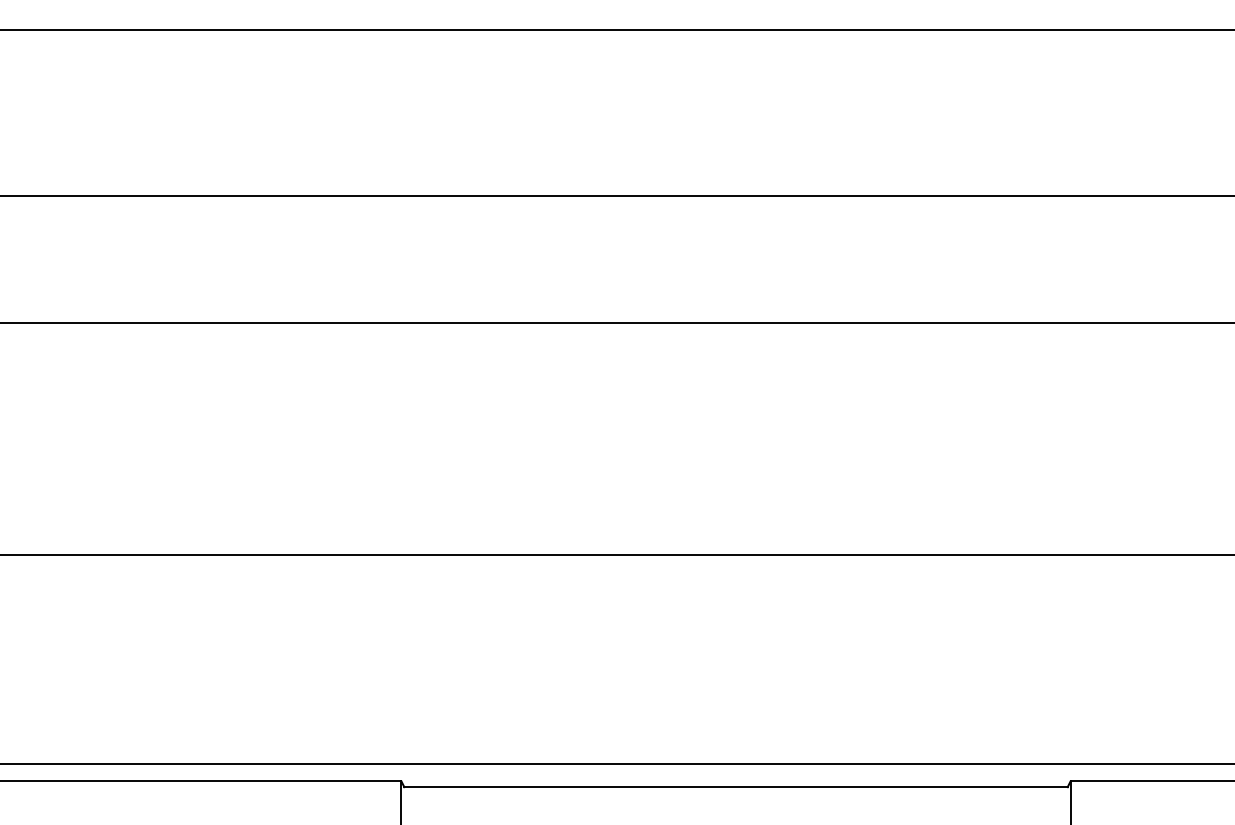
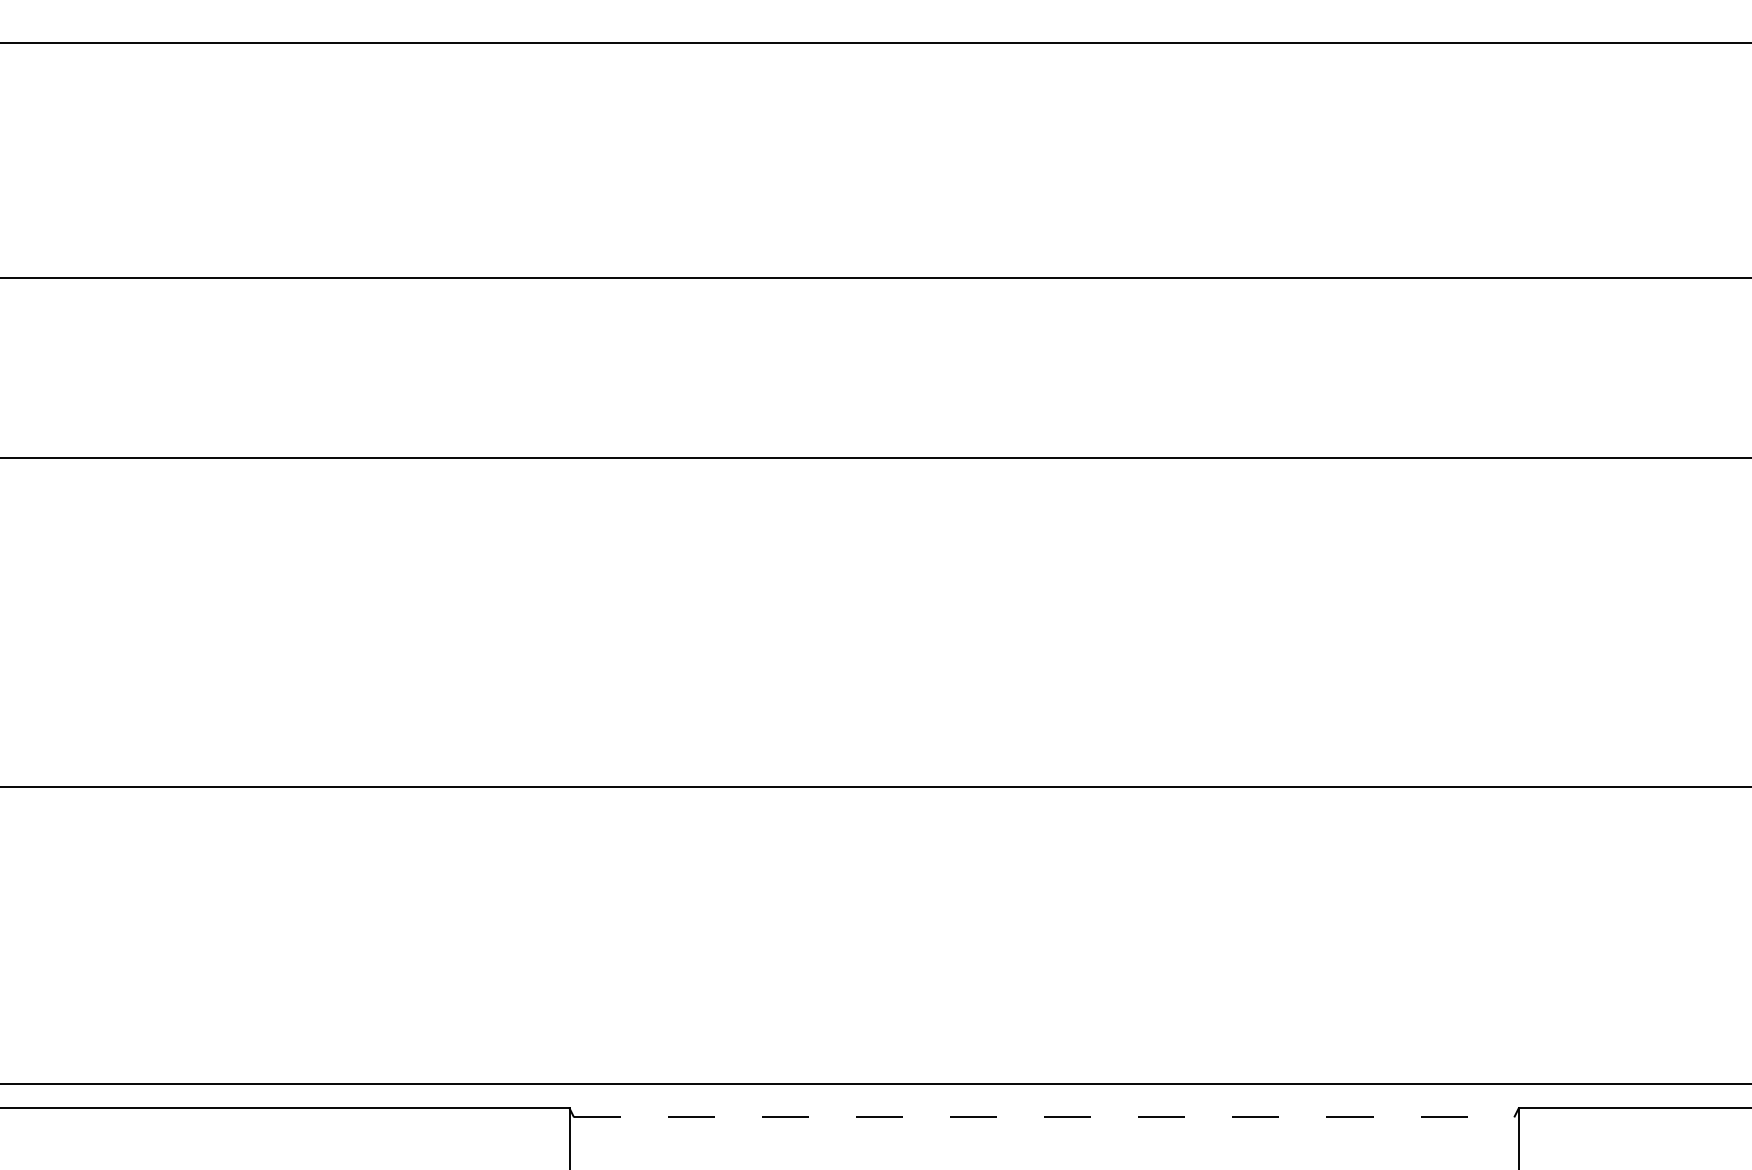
line: (736, 787) -> (1044, 1116), solid -> dashed

